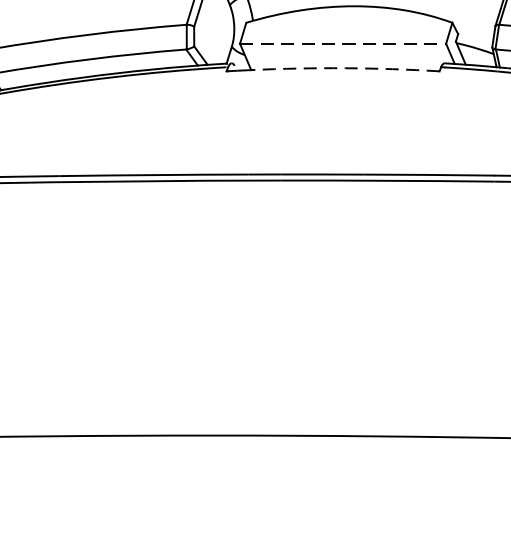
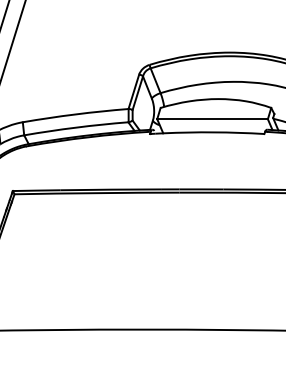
line: (344, 44) -> (213, 119), dashed -> solid
arc: (344, 68) -> (213, 132), dashed -> solid

